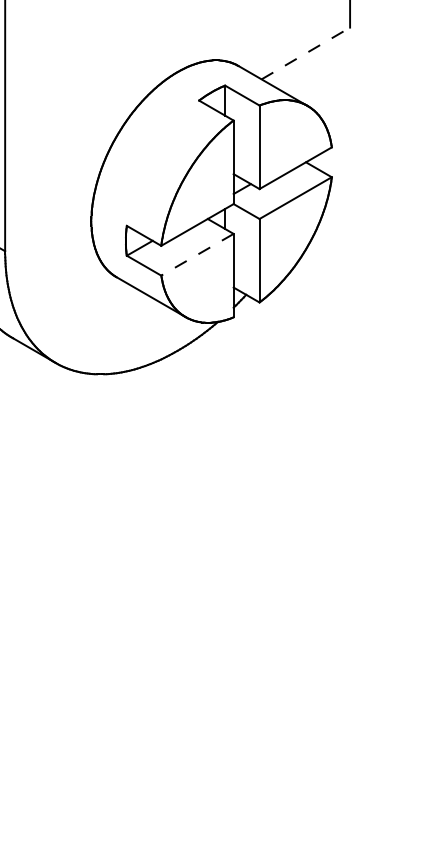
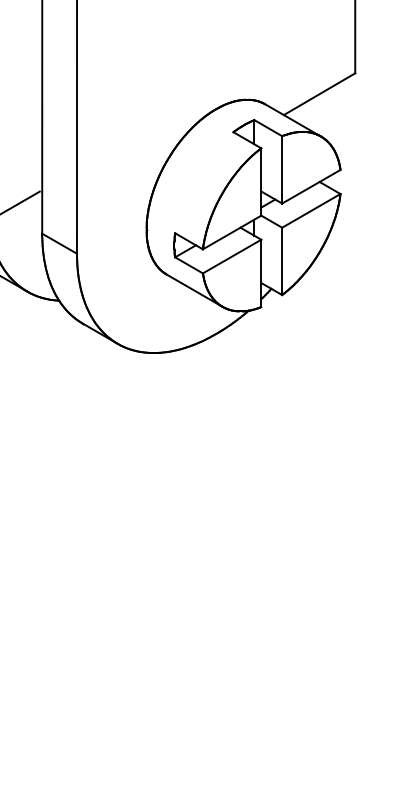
line: (305, 52) -> (319, 93), dashed -> solid
line: (197, 254) -> (232, 256), dashed -> solid

